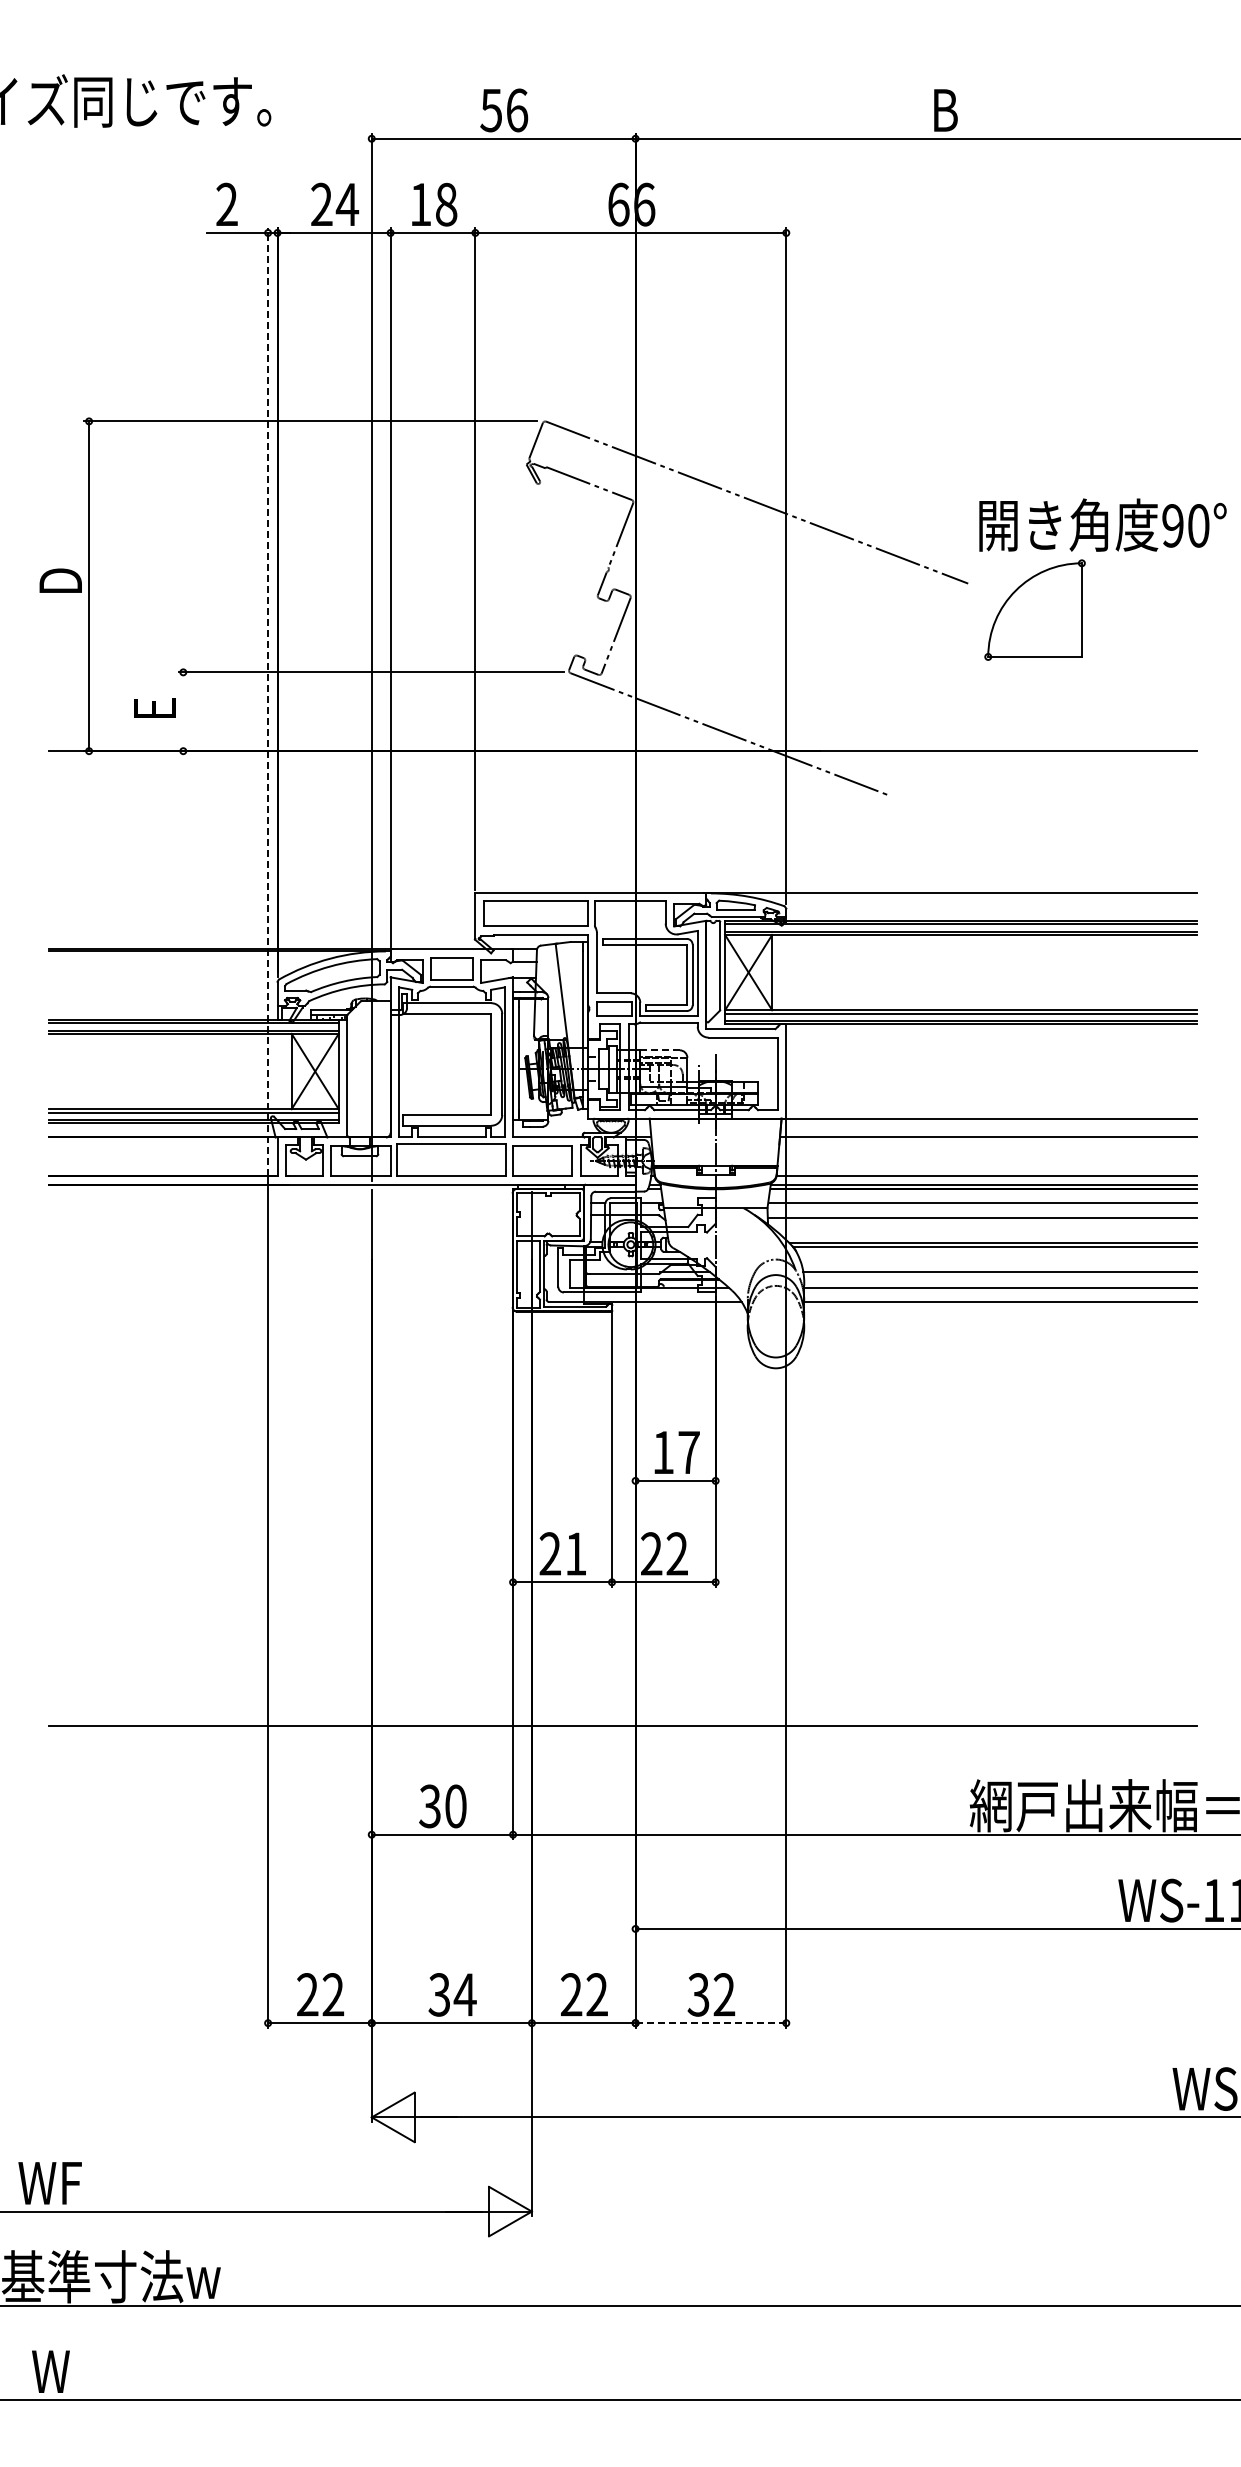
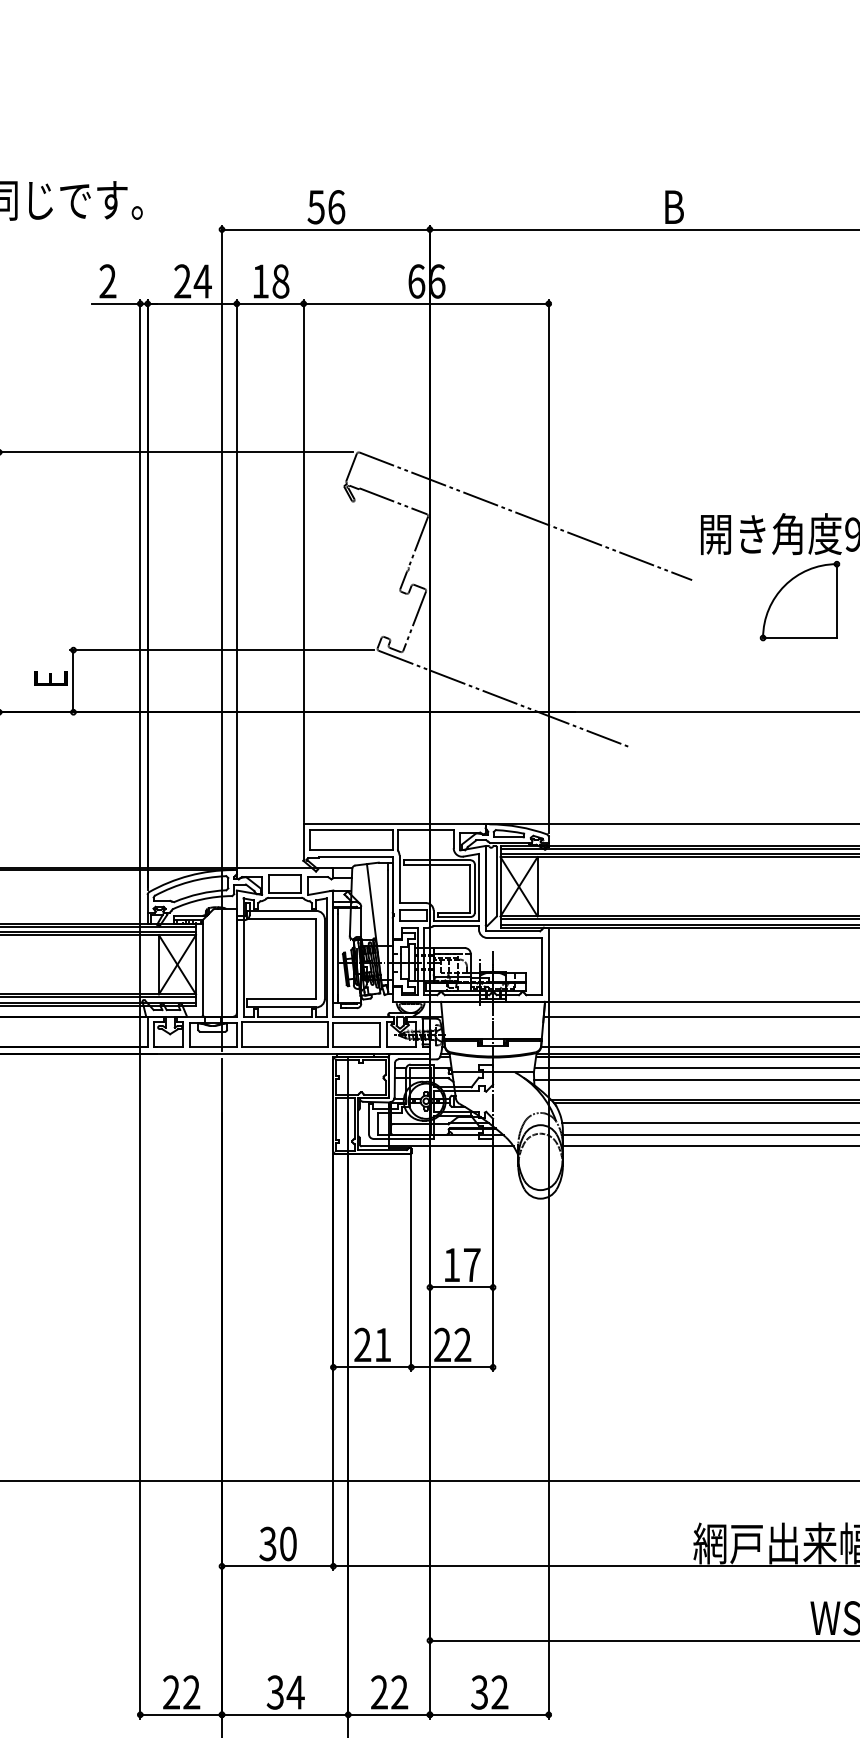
part: (1034, 609) -> (799, 600), moved
line: (268, 701) -> (140, 673), dashed -> solid
line: (183, 711) -> (73, 680), added
line: (660, 1050) -> (449, 948), dashed -> solid
line: (710, 2023) -> (489, 1715), dashed -> solid

